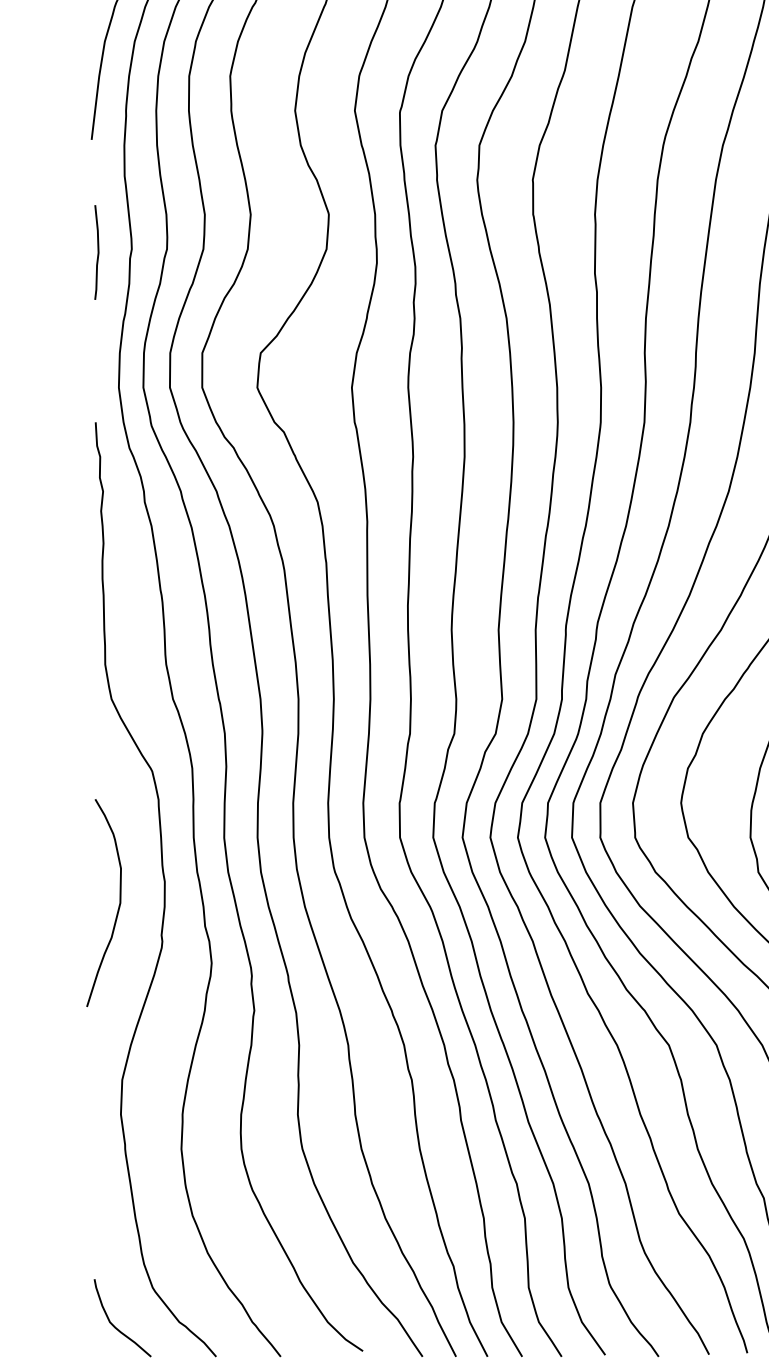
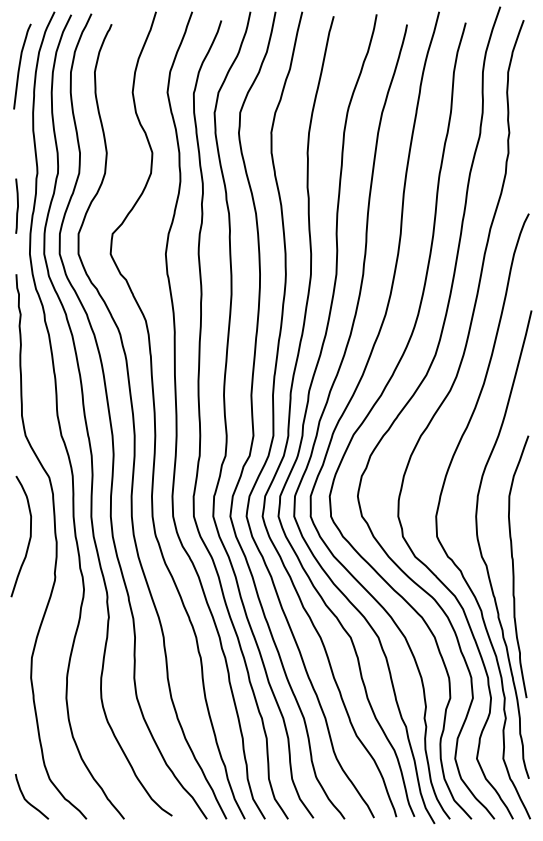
line: (97, 251) -> (17, 205), moved
curve: (116, 909) -> (28, 540), moved

